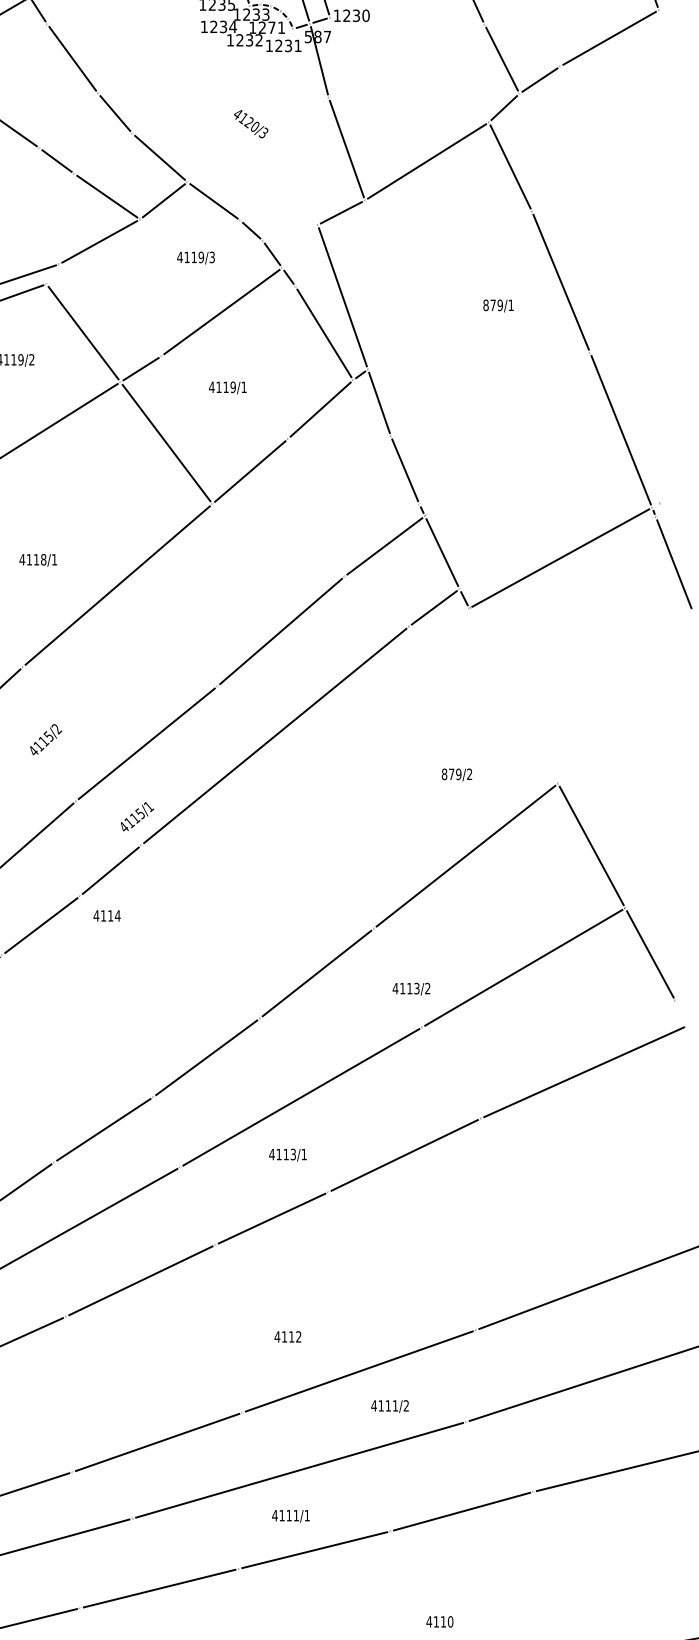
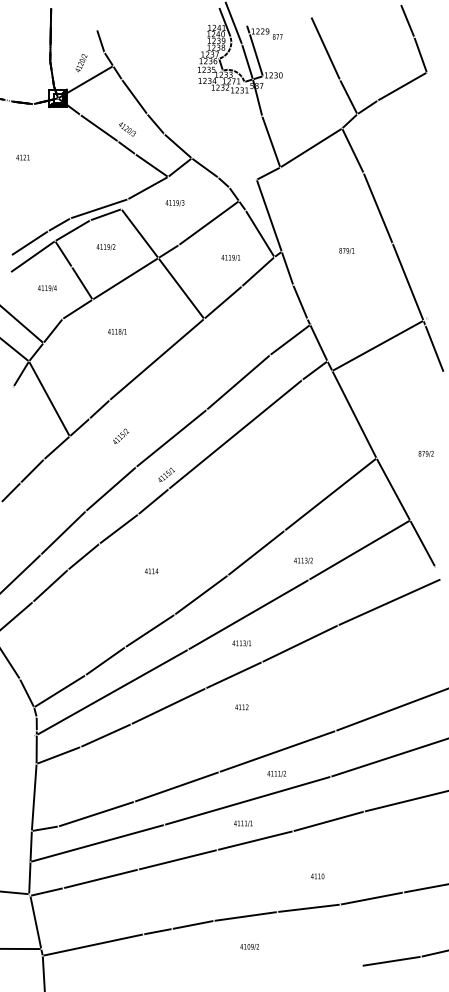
text: (251, 124) -> (127, 129), moved
text: (194, 258) -> (174, 203), moved
text: (497, 306) -> (346, 251), moved
text: (227, 386) -> (230, 257), moved
text: (38, 559) -> (117, 331), moved
line: (513, 695) -> (354, 414), added
text: (455, 773) -> (425, 453), moved
text: (106, 916) -> (151, 571), moved
text: (287, 1337) -> (241, 707), moved
text: (389, 1405) -> (276, 773), moved

